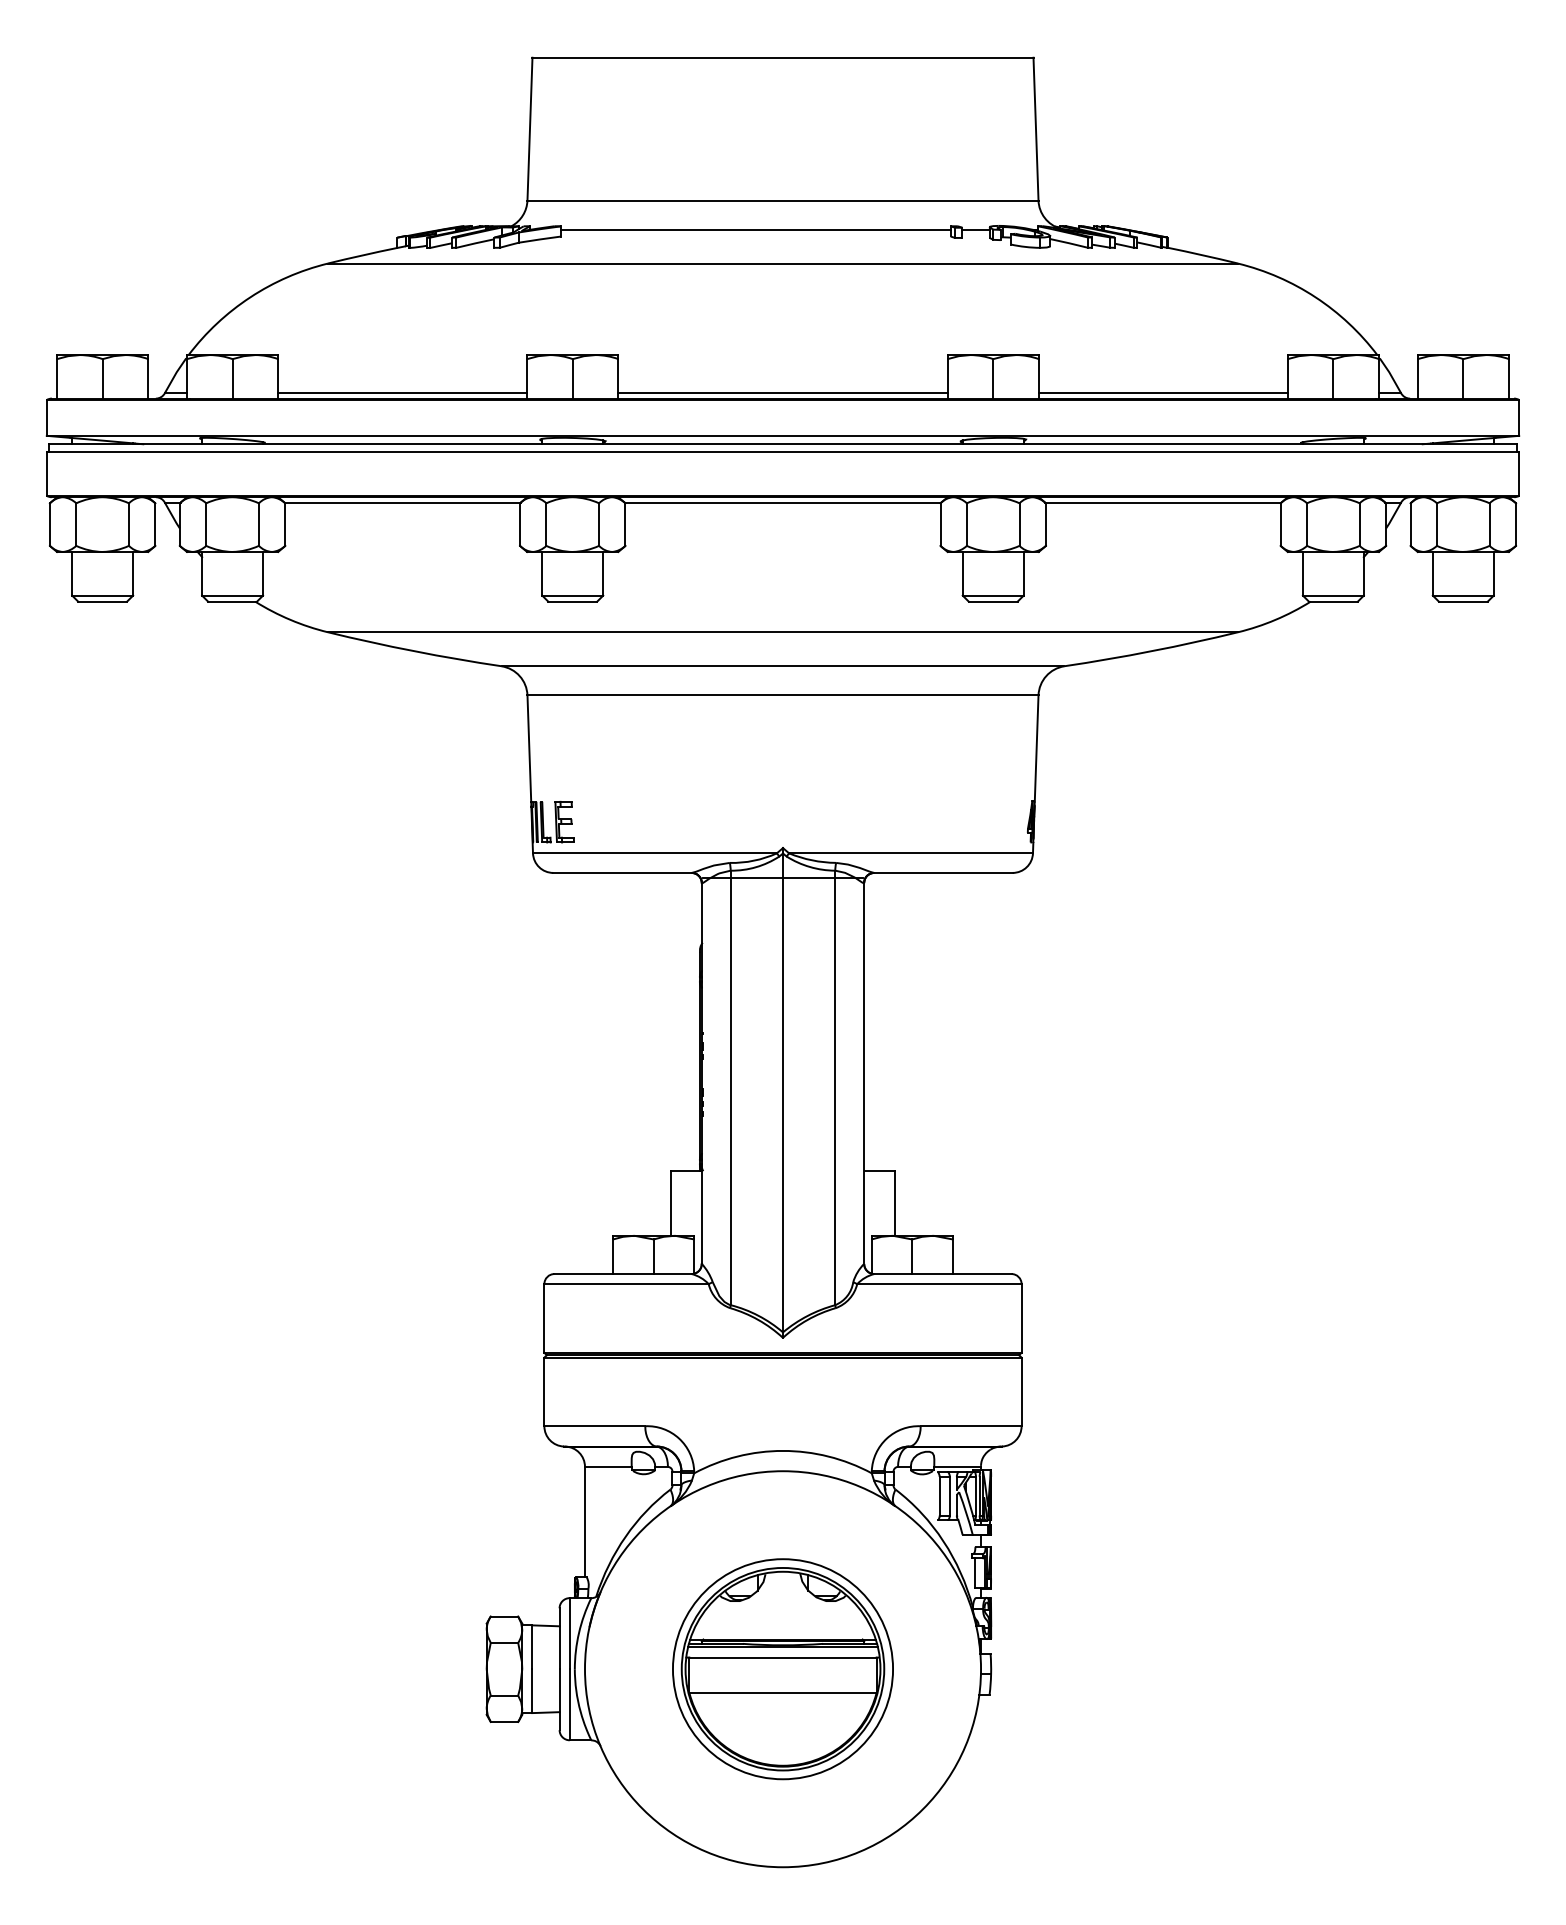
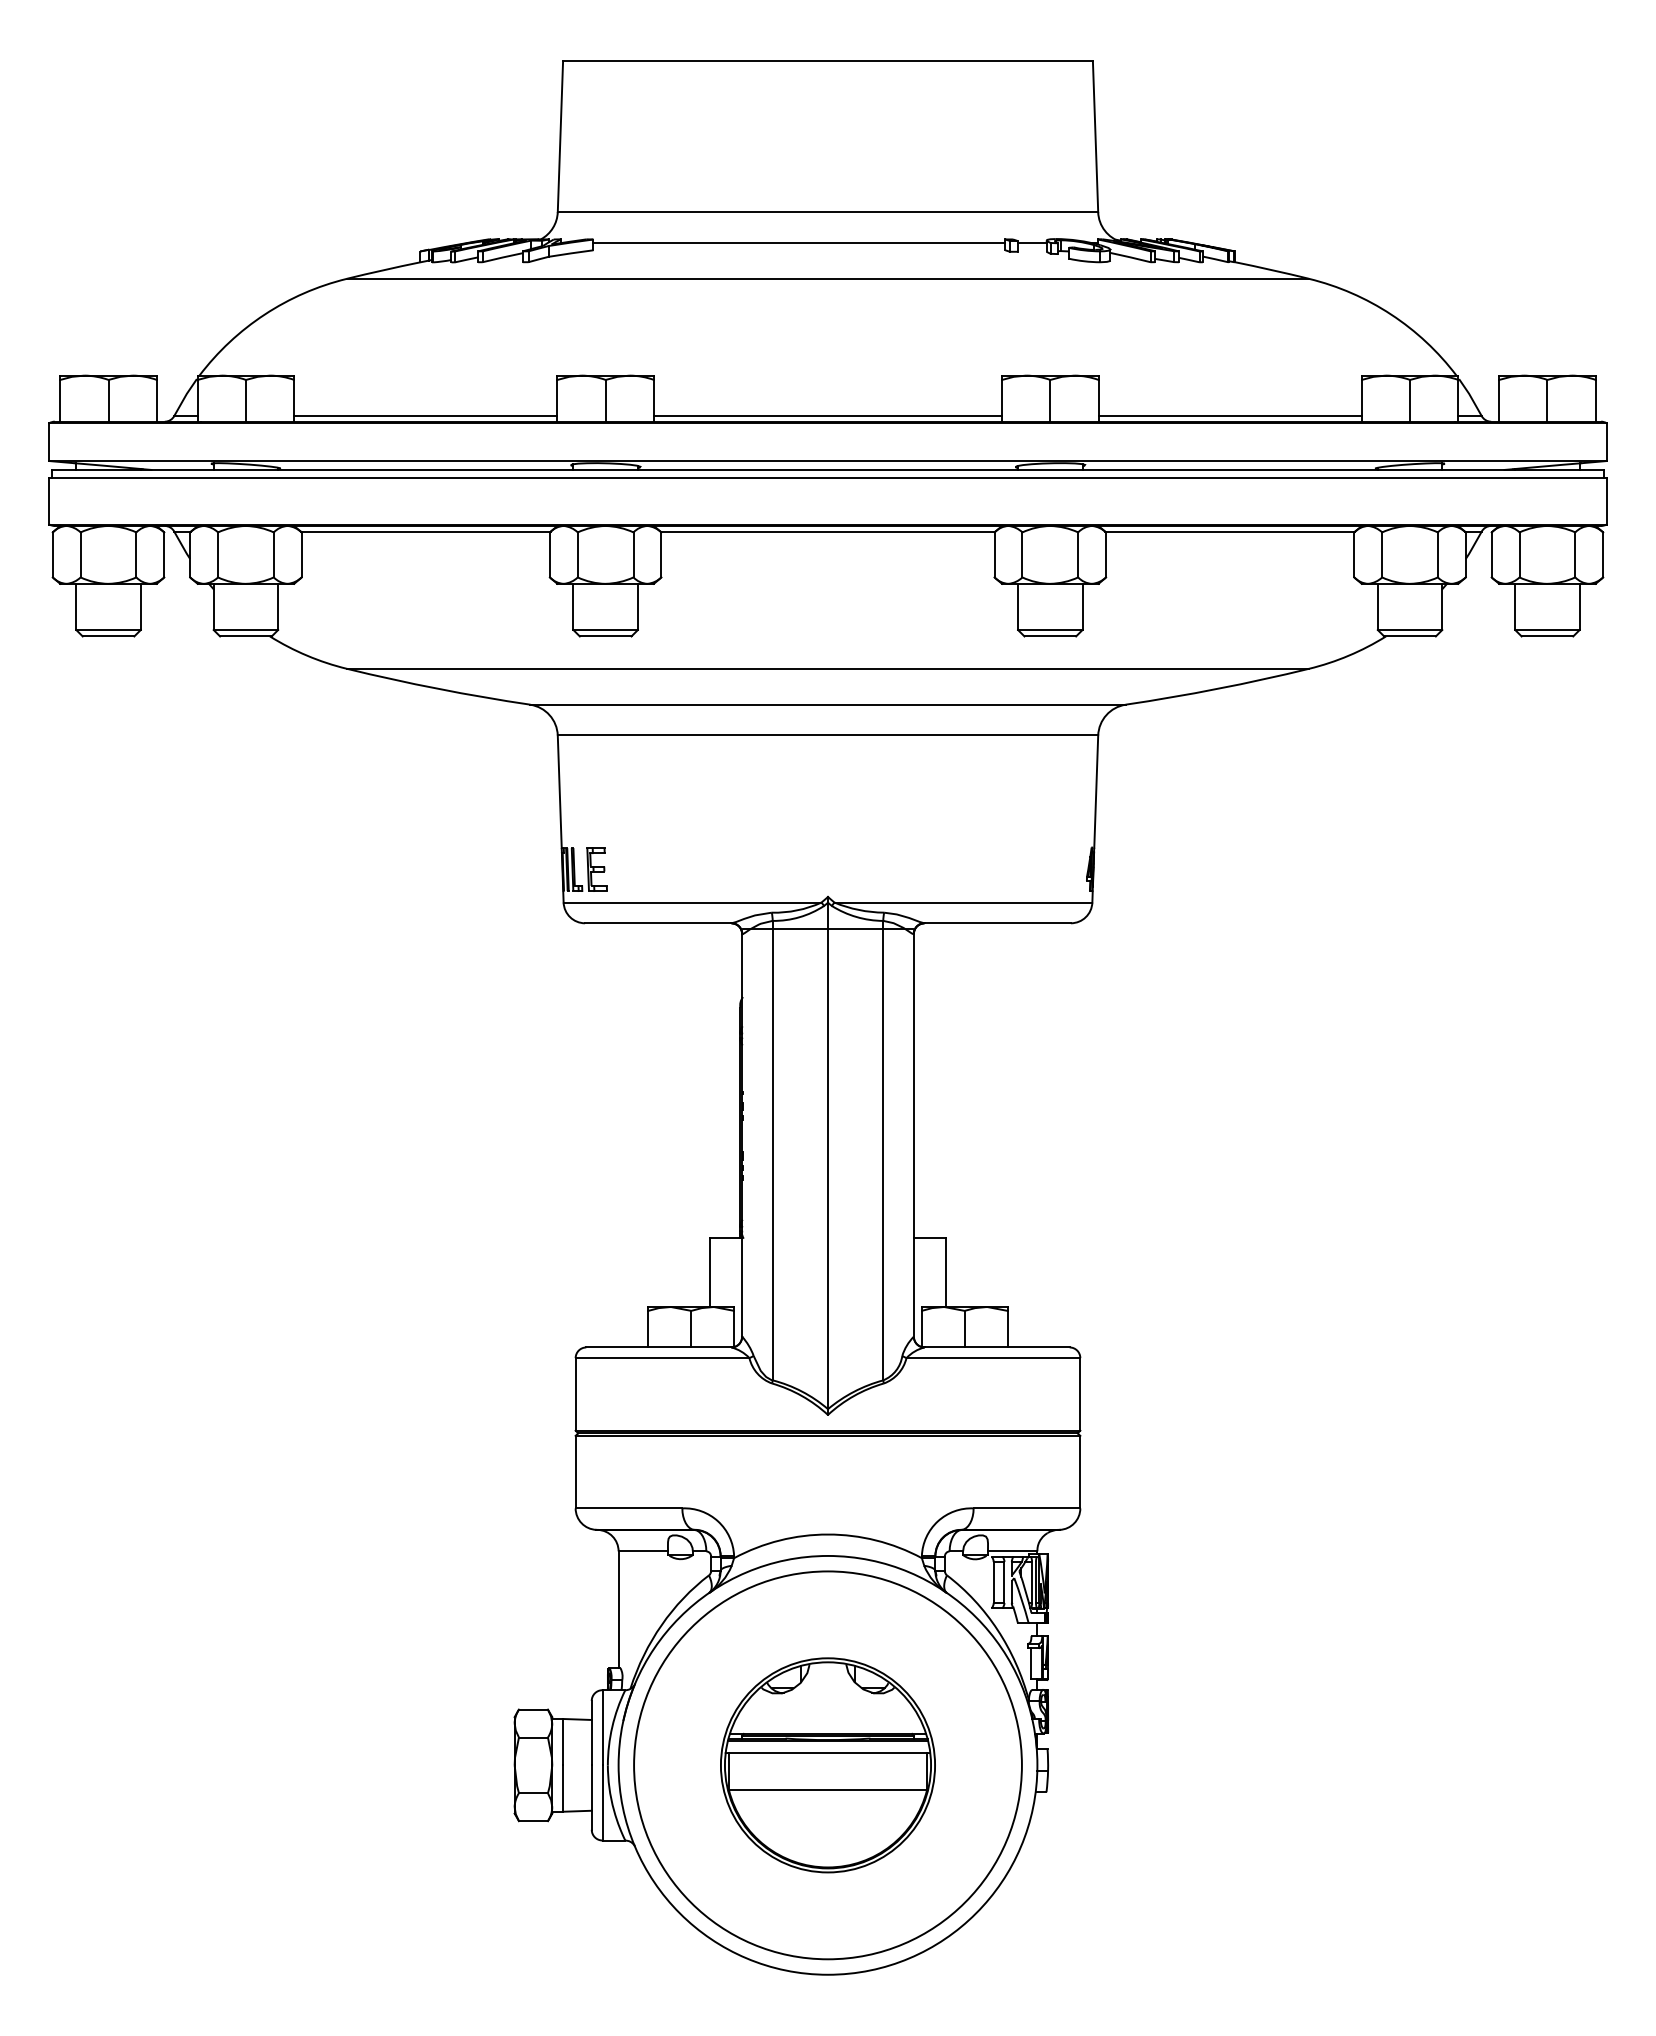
circle: (782, 1668) -> (827, 1764), size x1.67

